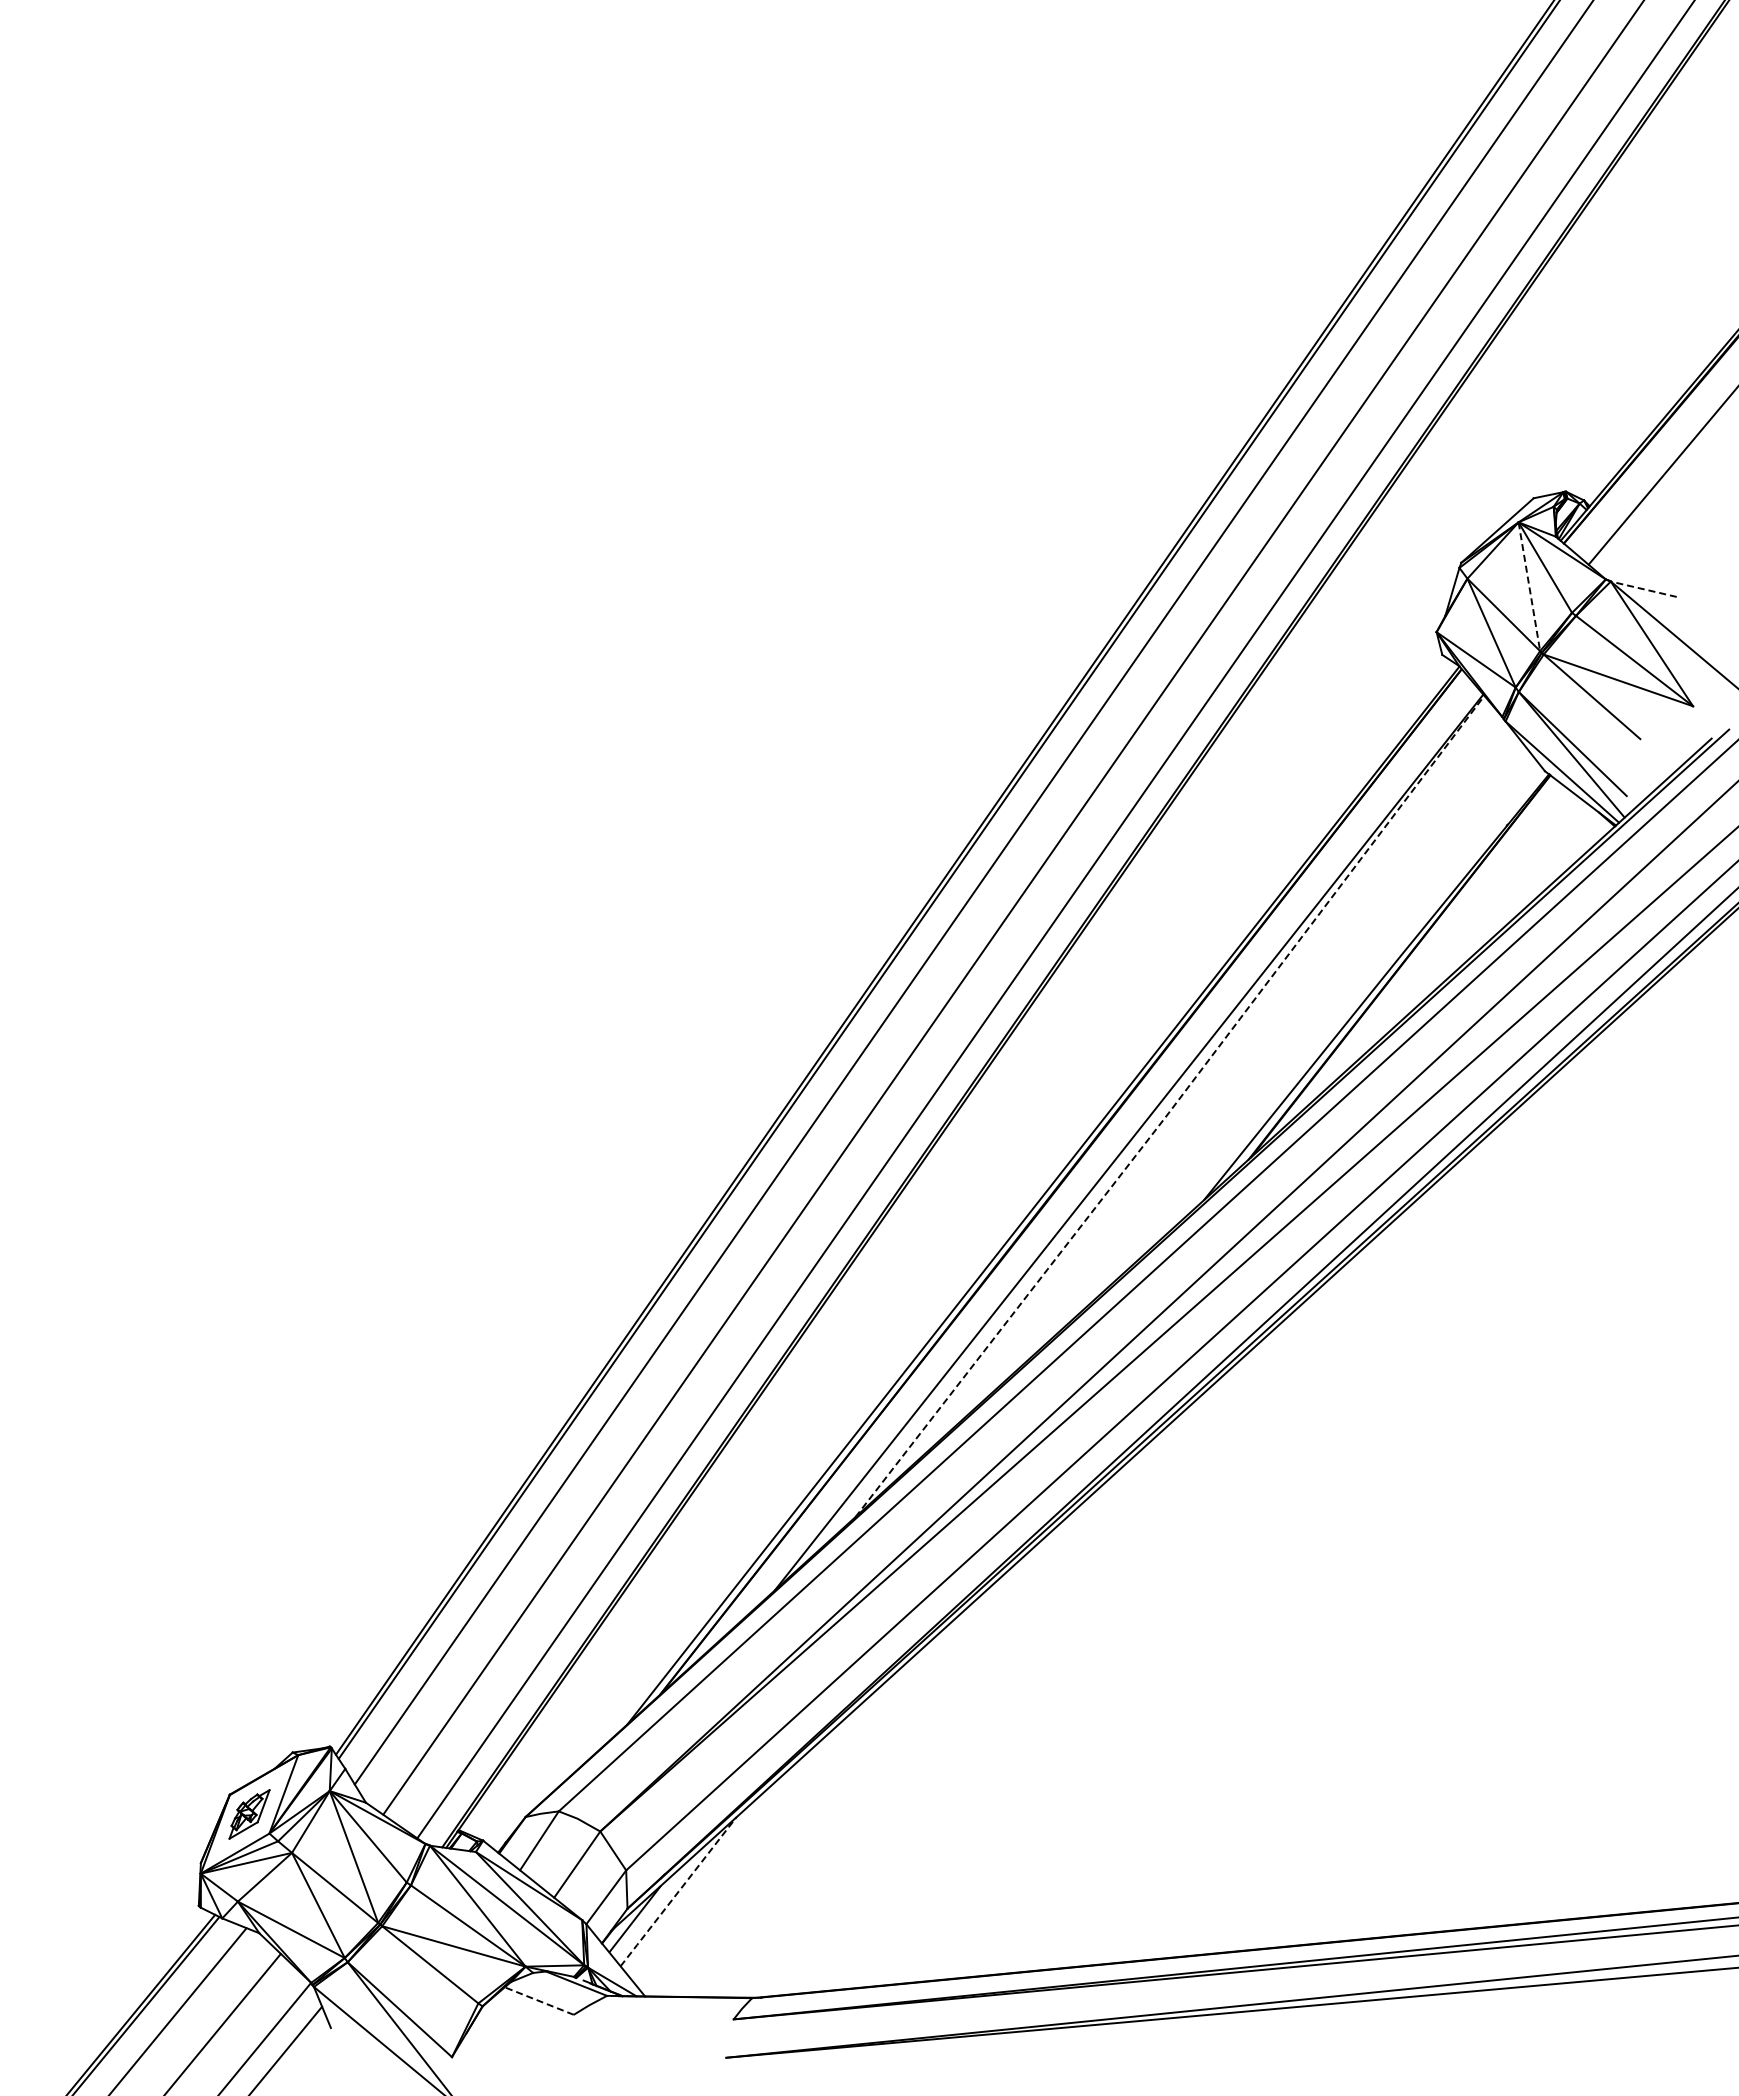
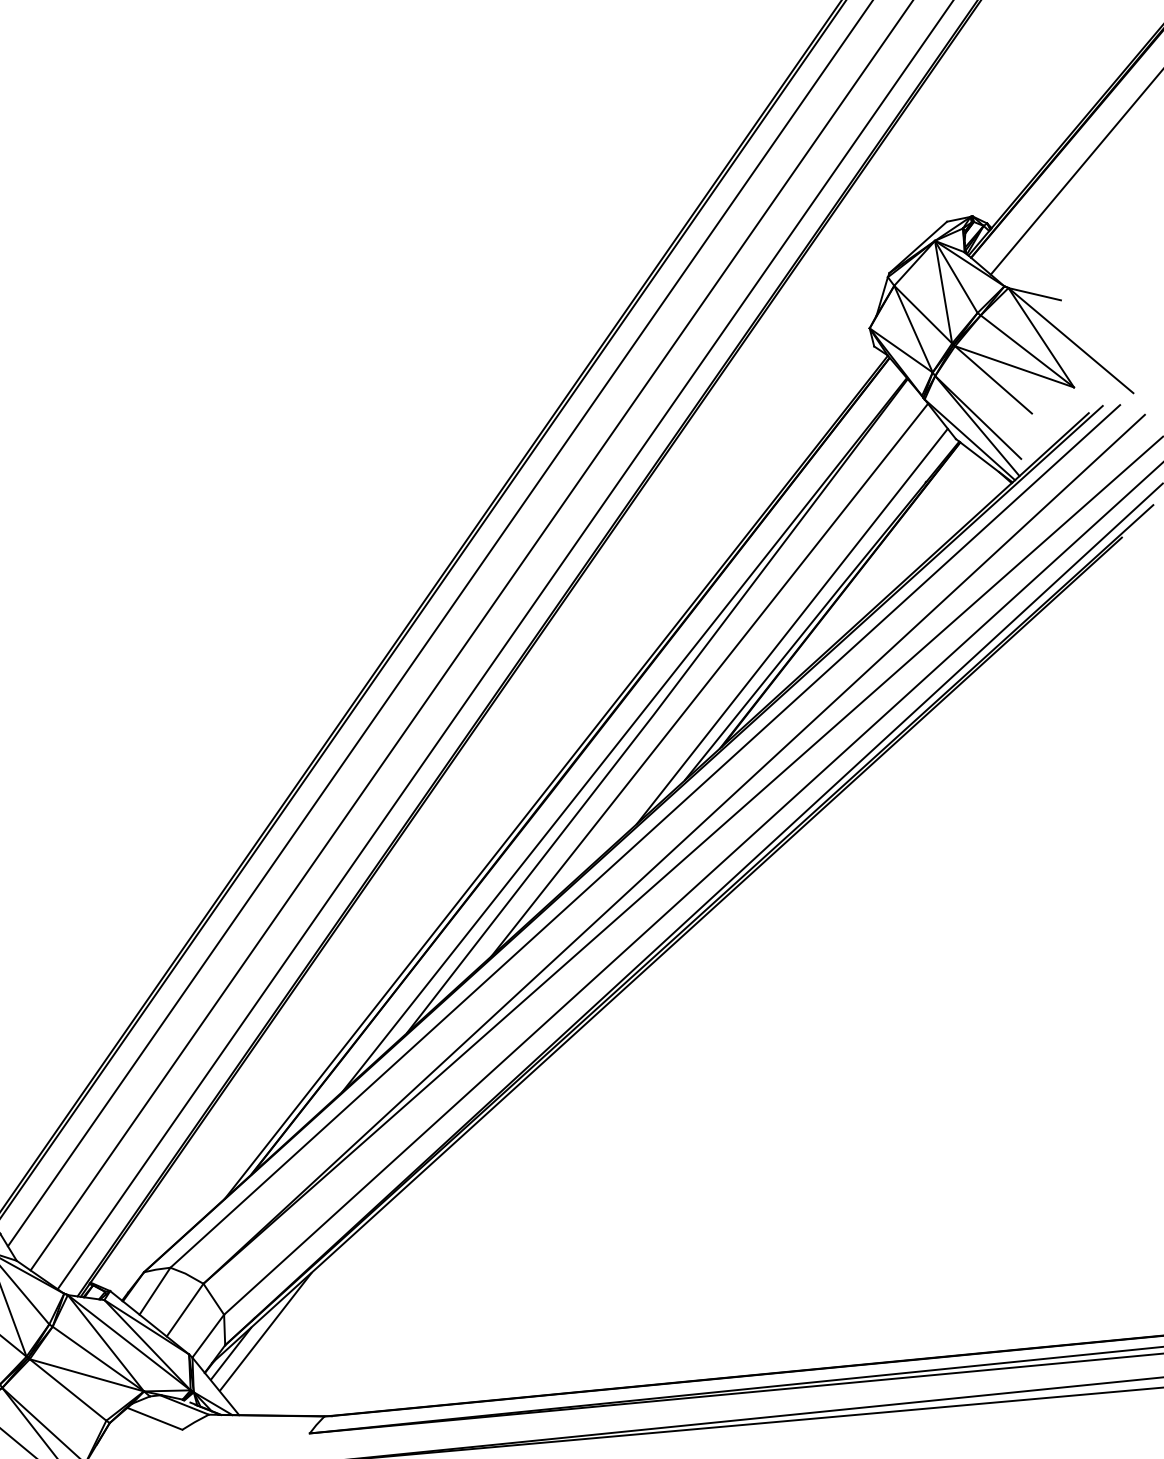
line: (1529, 587) -> (943, 292), dashed -> solid
line: (1643, 589) -> (1034, 294), dashed -> solid
line: (1339, 1006) -> (792, 626), added
line: (1235, 1073) -> (709, 679), added
line: (1172, 1108) -> (659, 707), dashed -> solid
line: (678, 1891) -> (265, 1331), dashed -> solid
line: (538, 2000) -> (154, 1418), dashed -> solid

